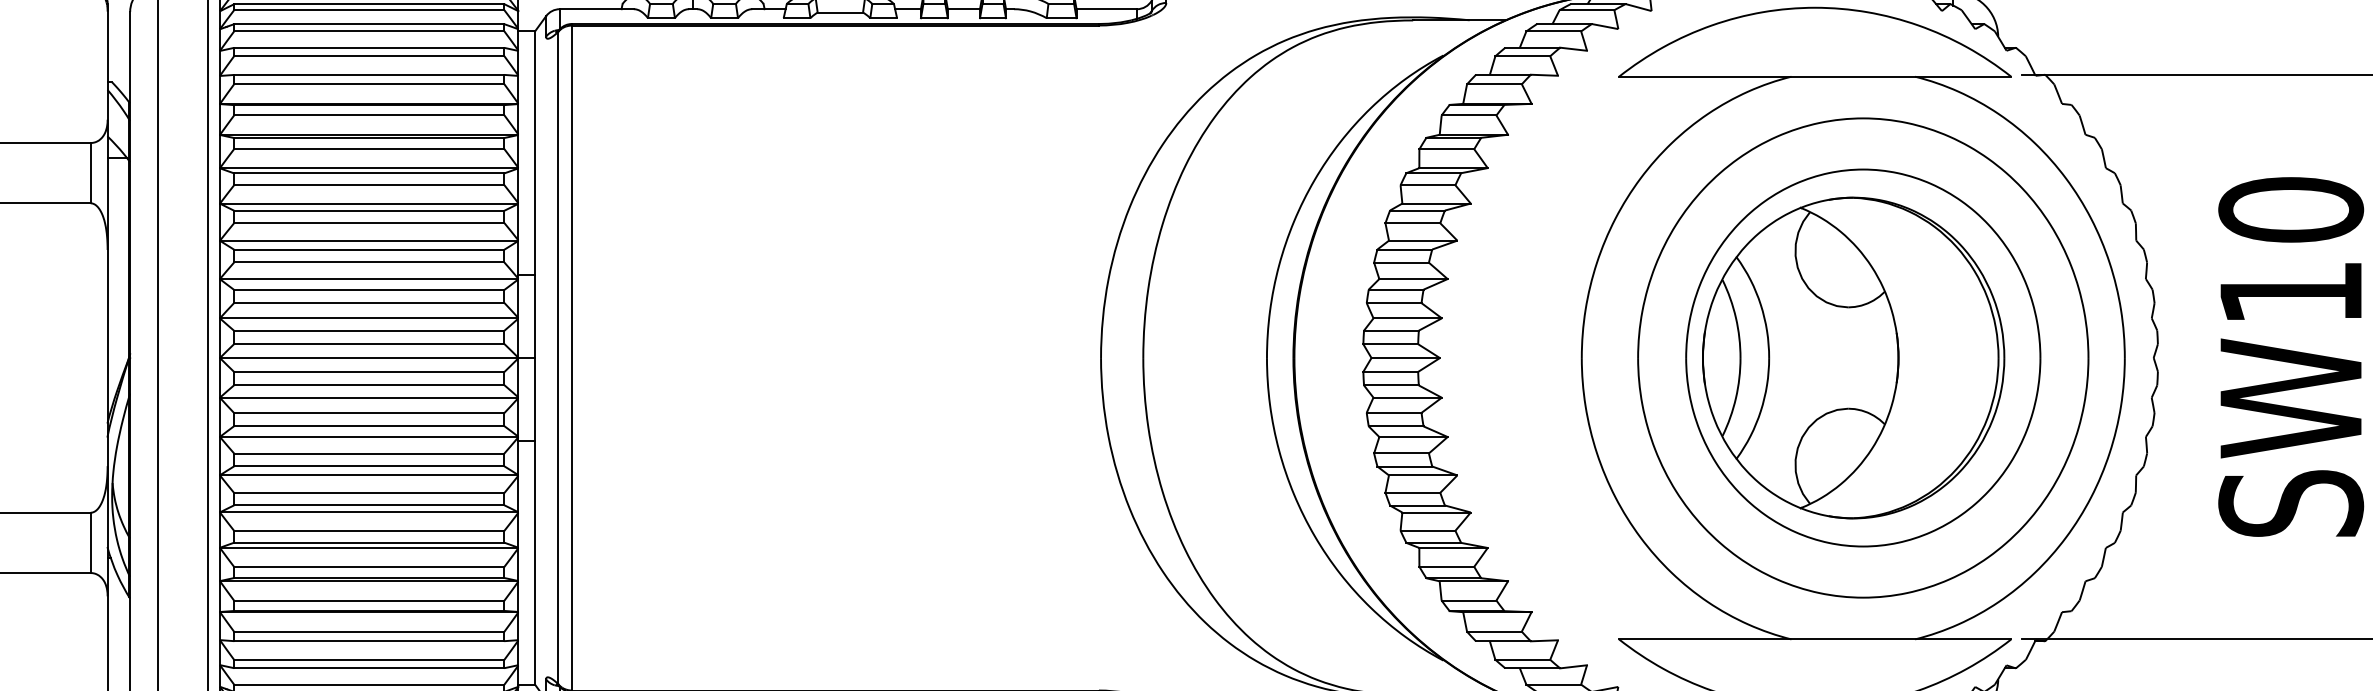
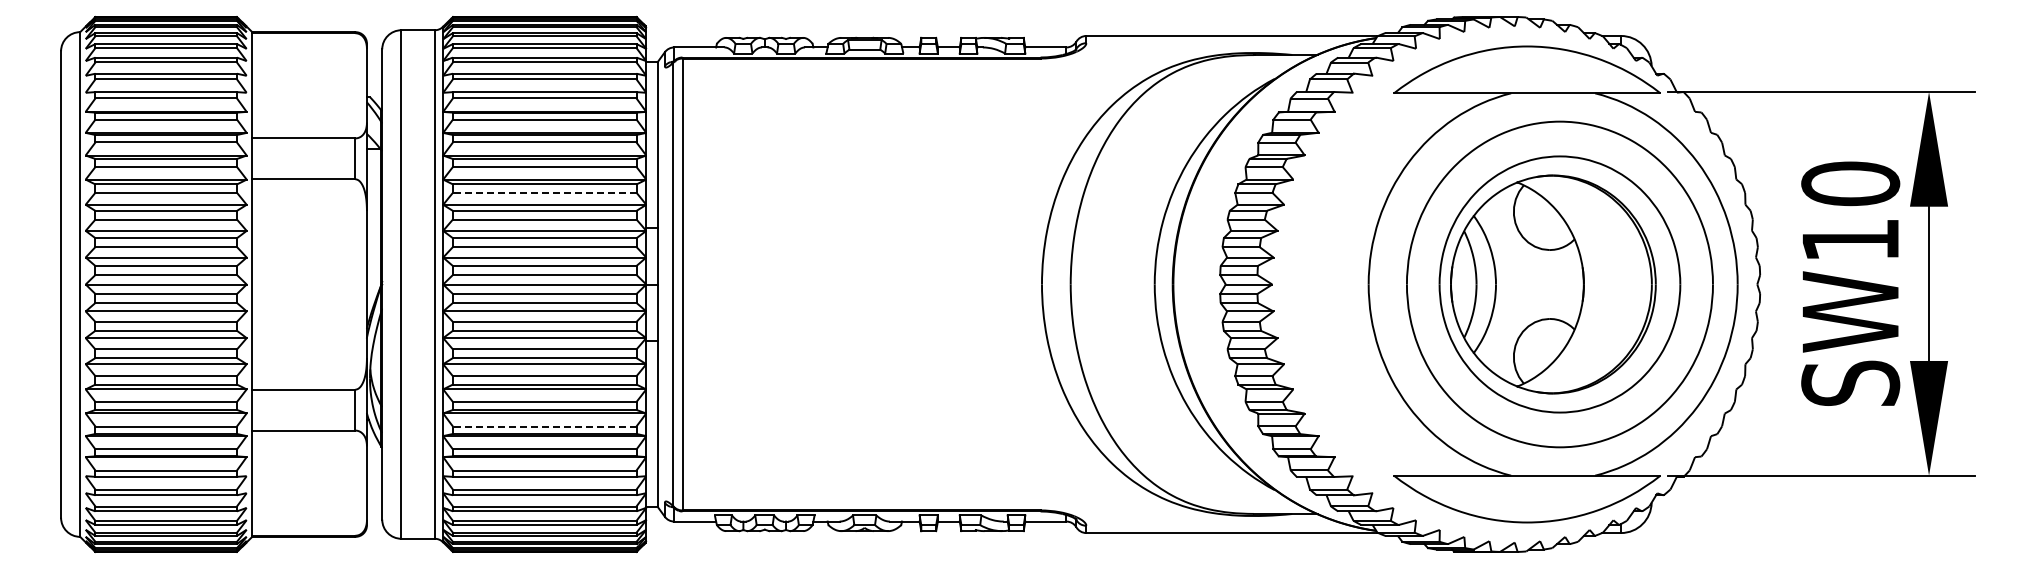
line: (368, 222) -> (544, 192), solid -> dashed
line: (368, 567) -> (544, 426), solid -> dashed

